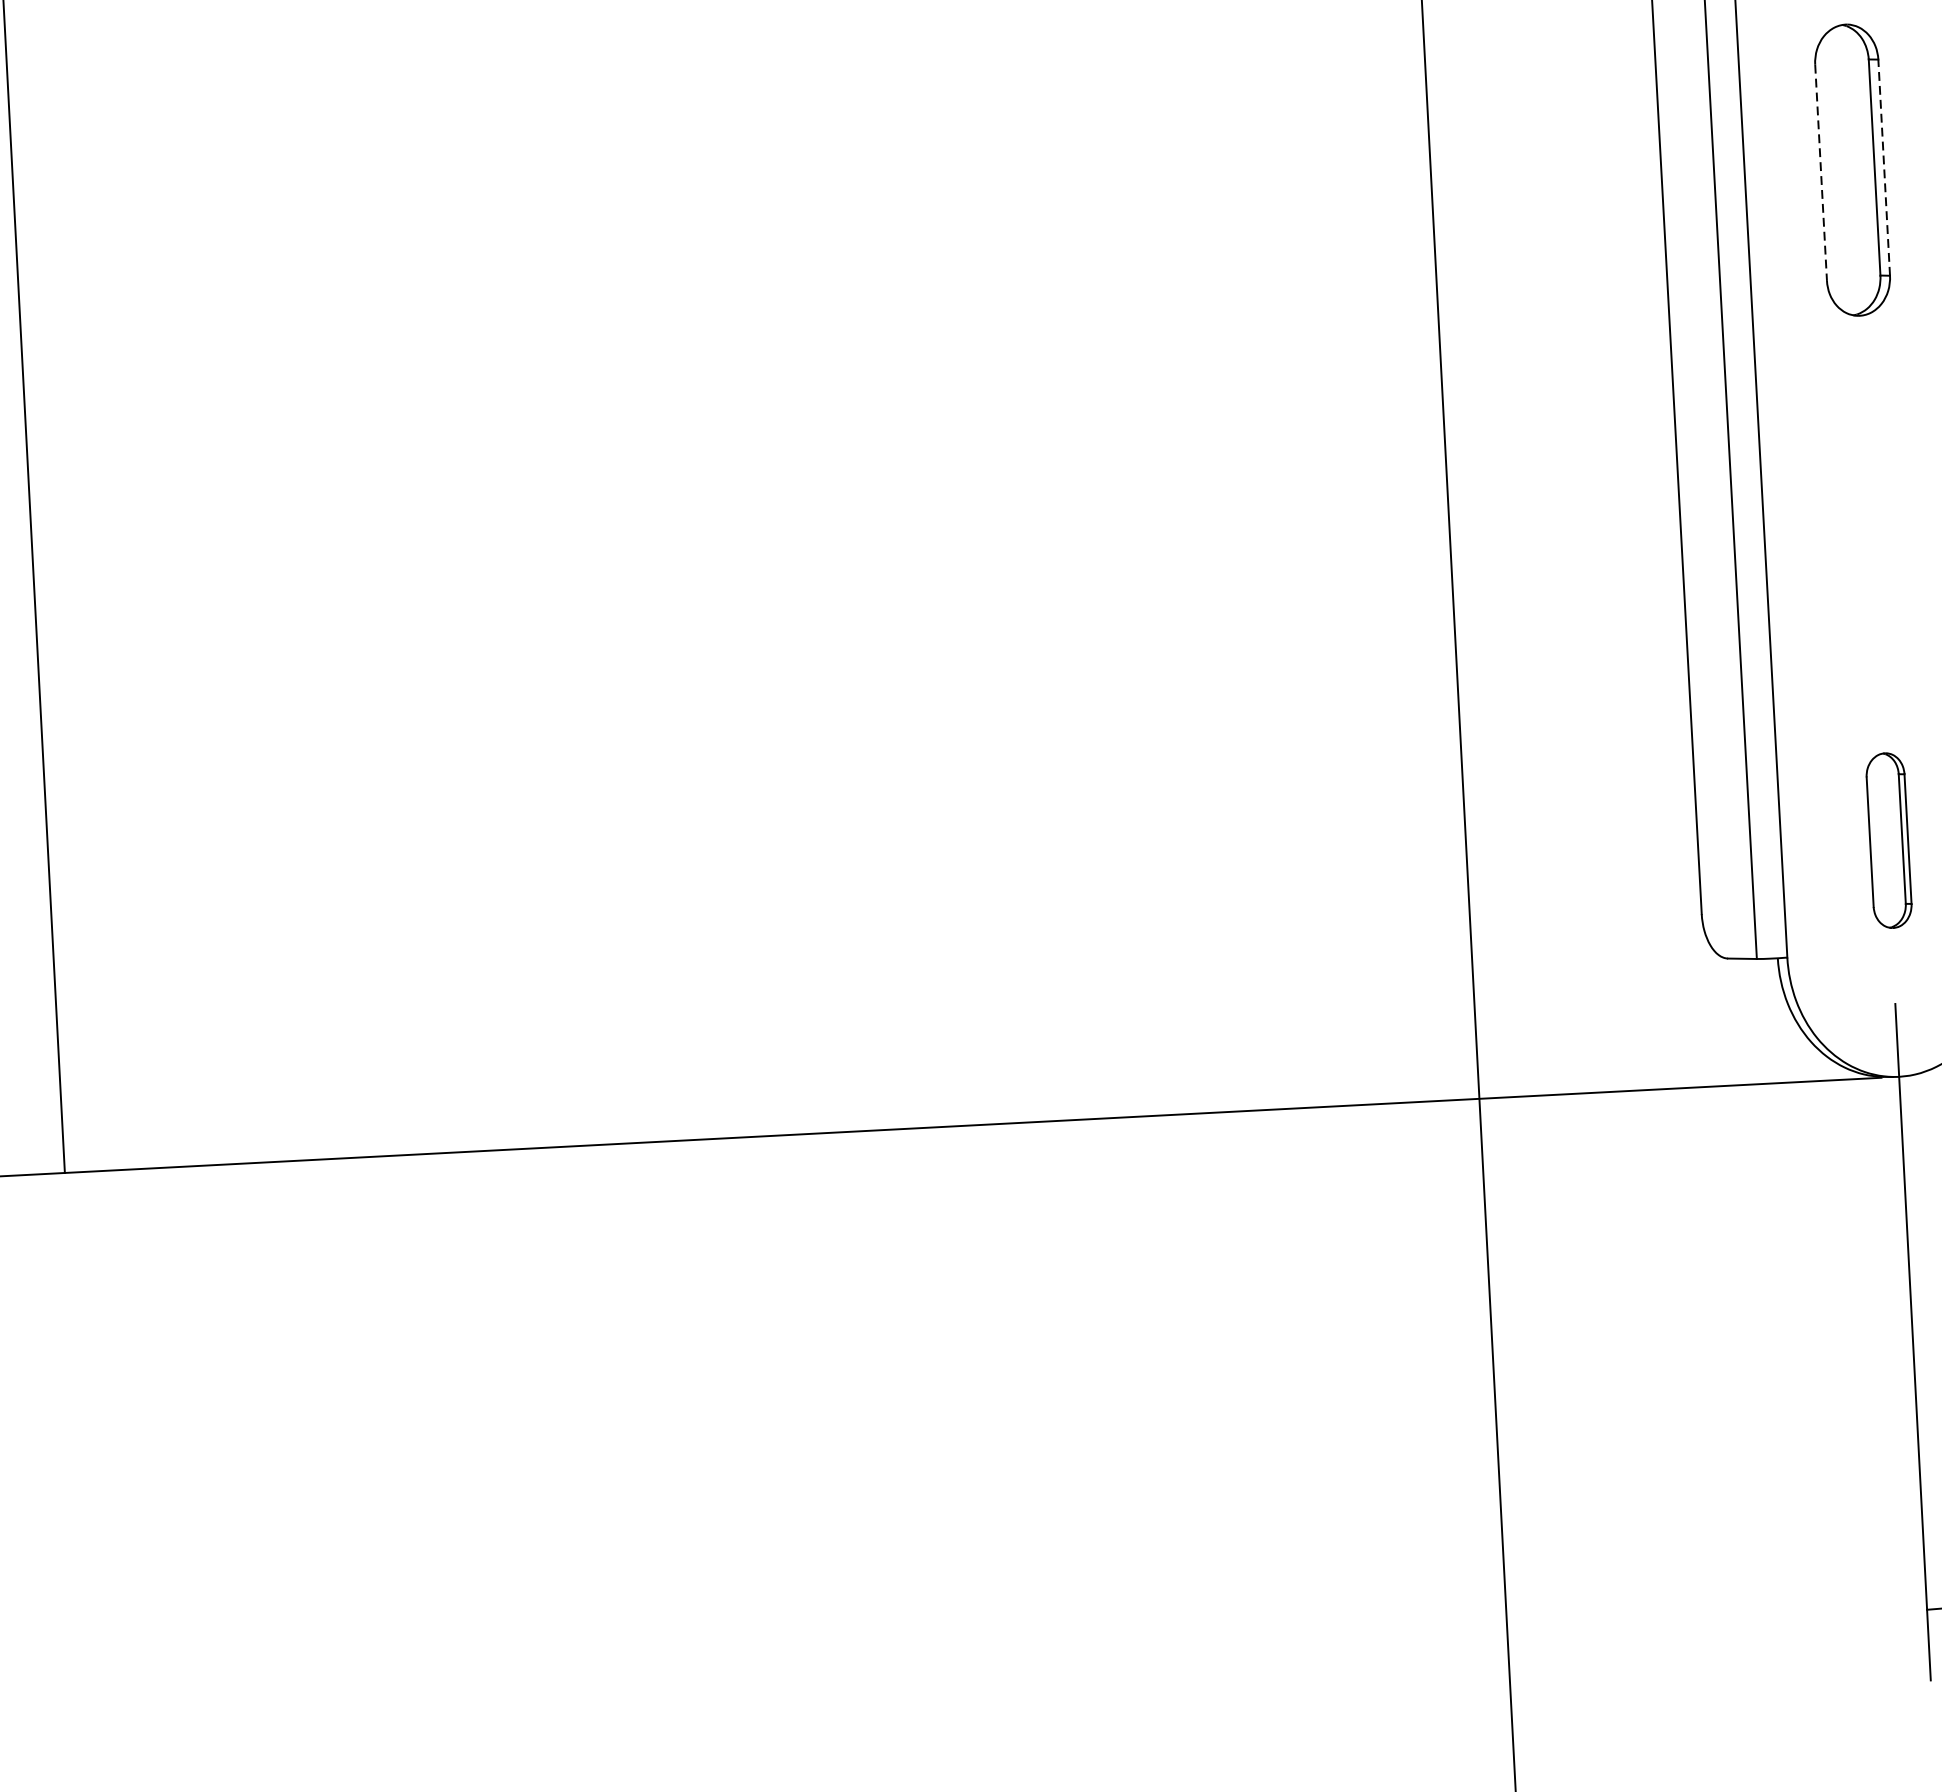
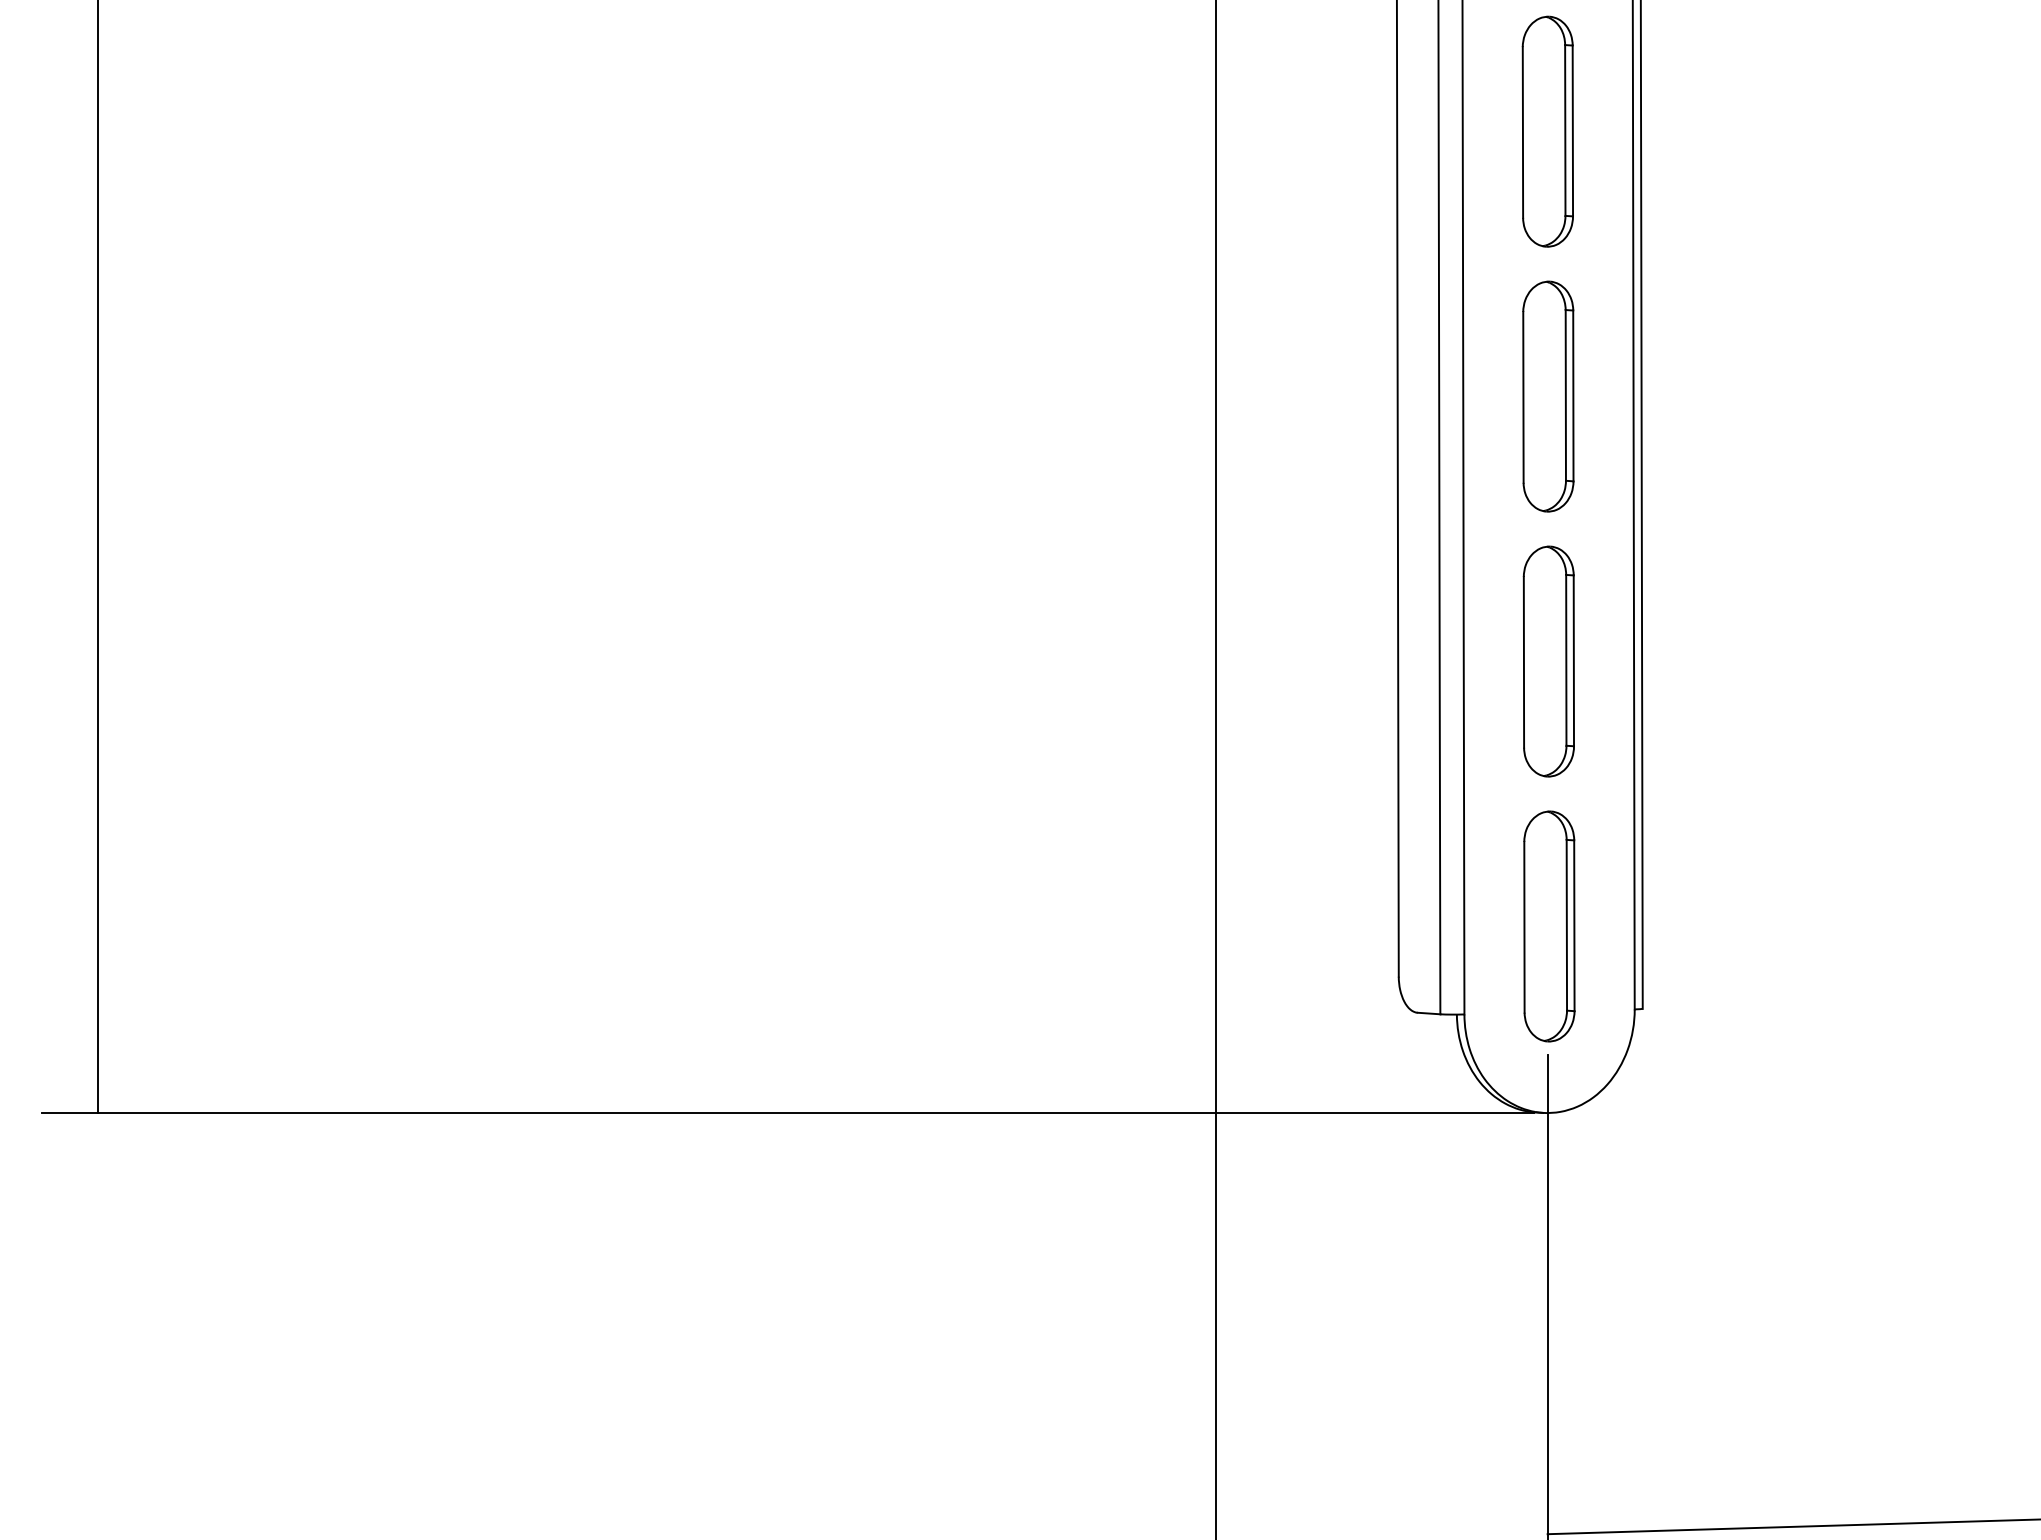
line: (1884, 167) -> (1573, 395), dashed -> solid
line: (1821, 172) -> (1523, 397), dashed -> solid
part: (1870, 505) -> (1548, 661), added
part: (1889, 840) -> (1549, 926), size x1.67

